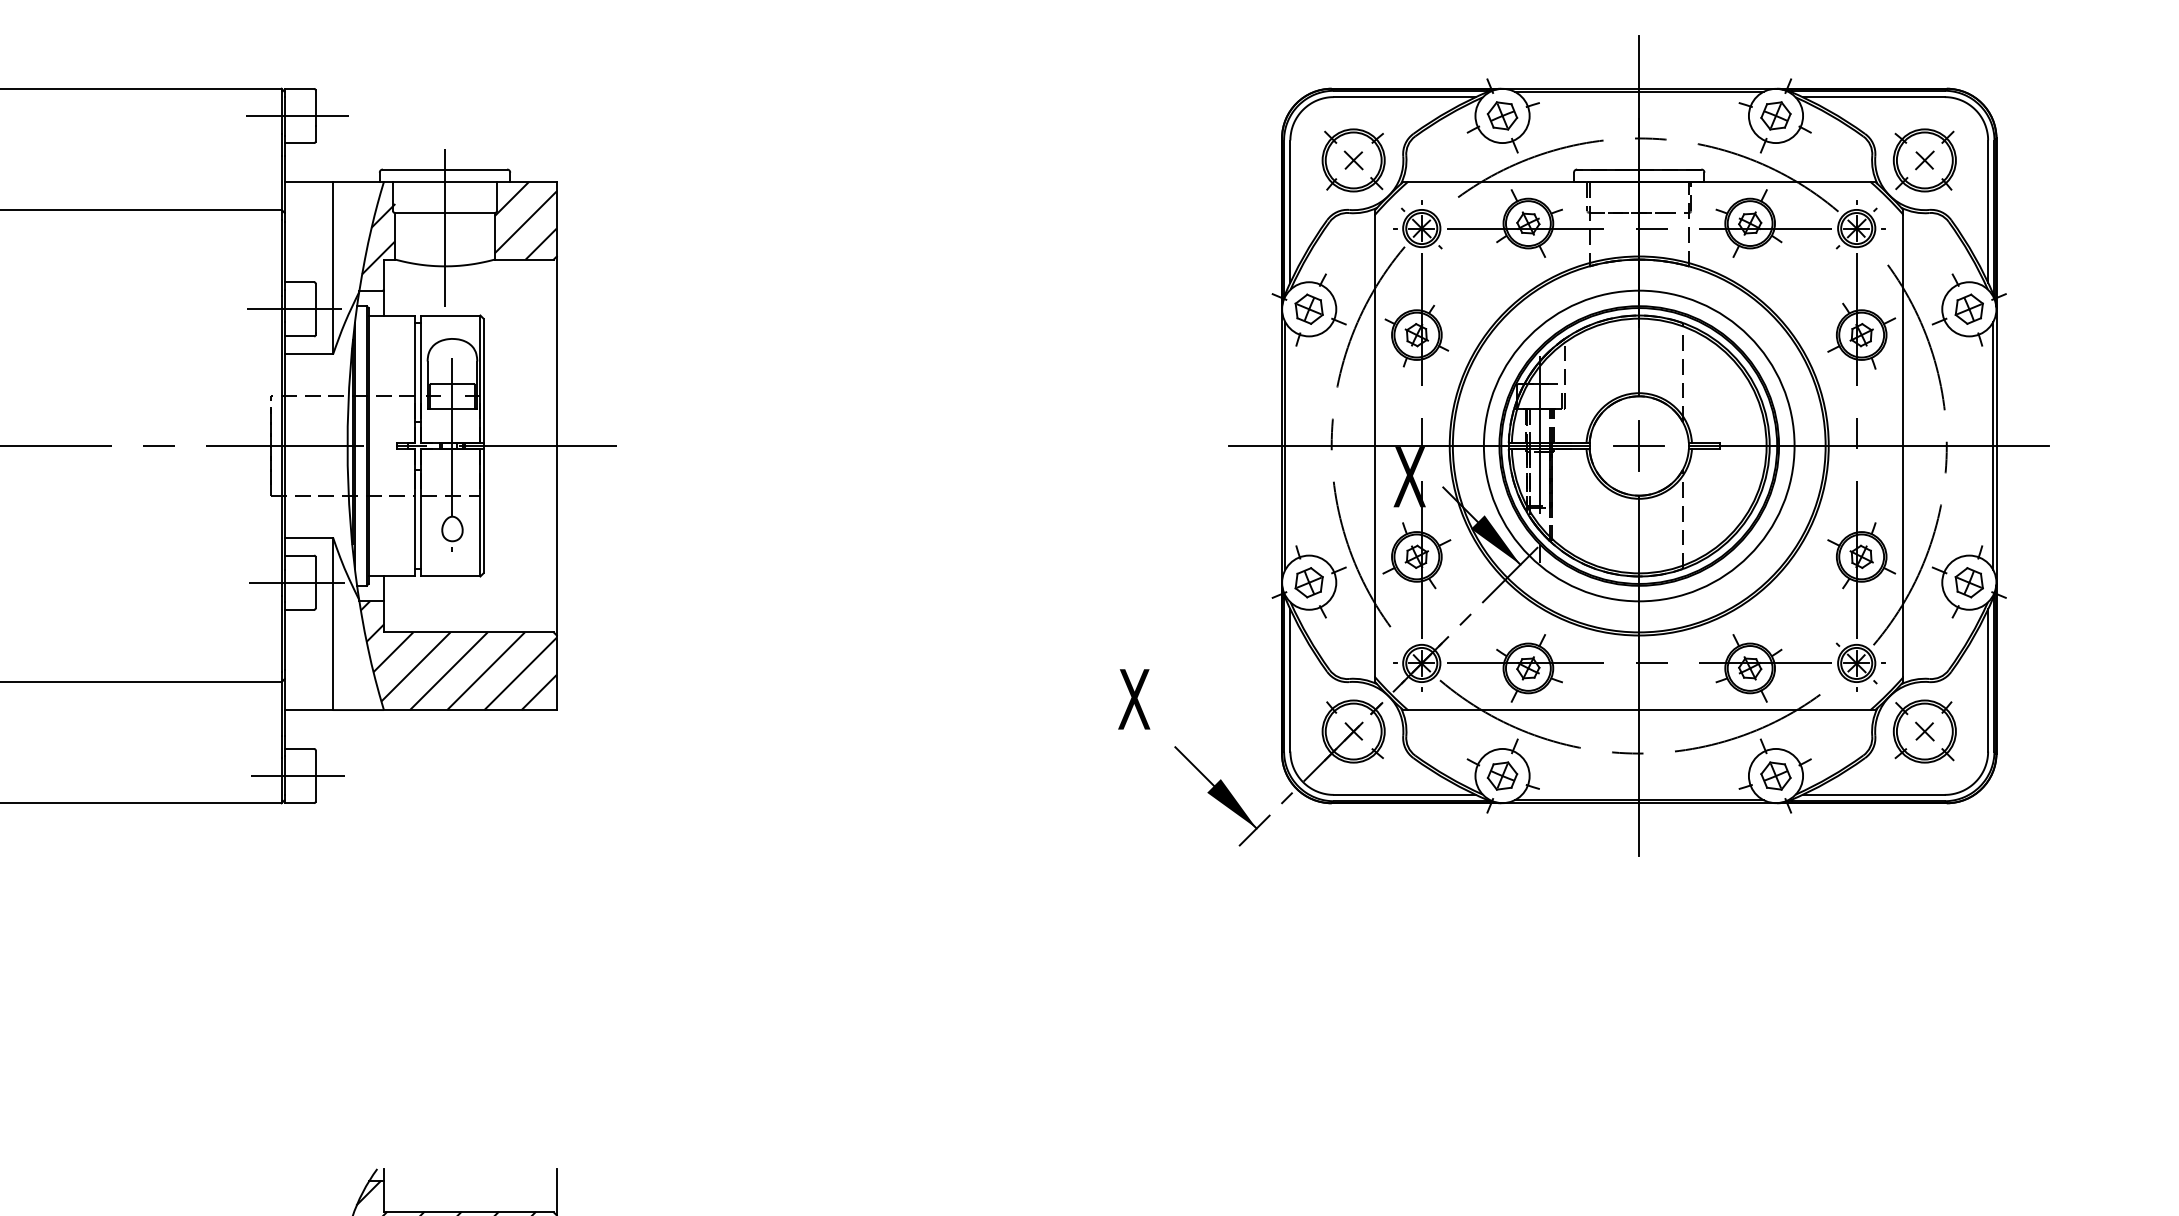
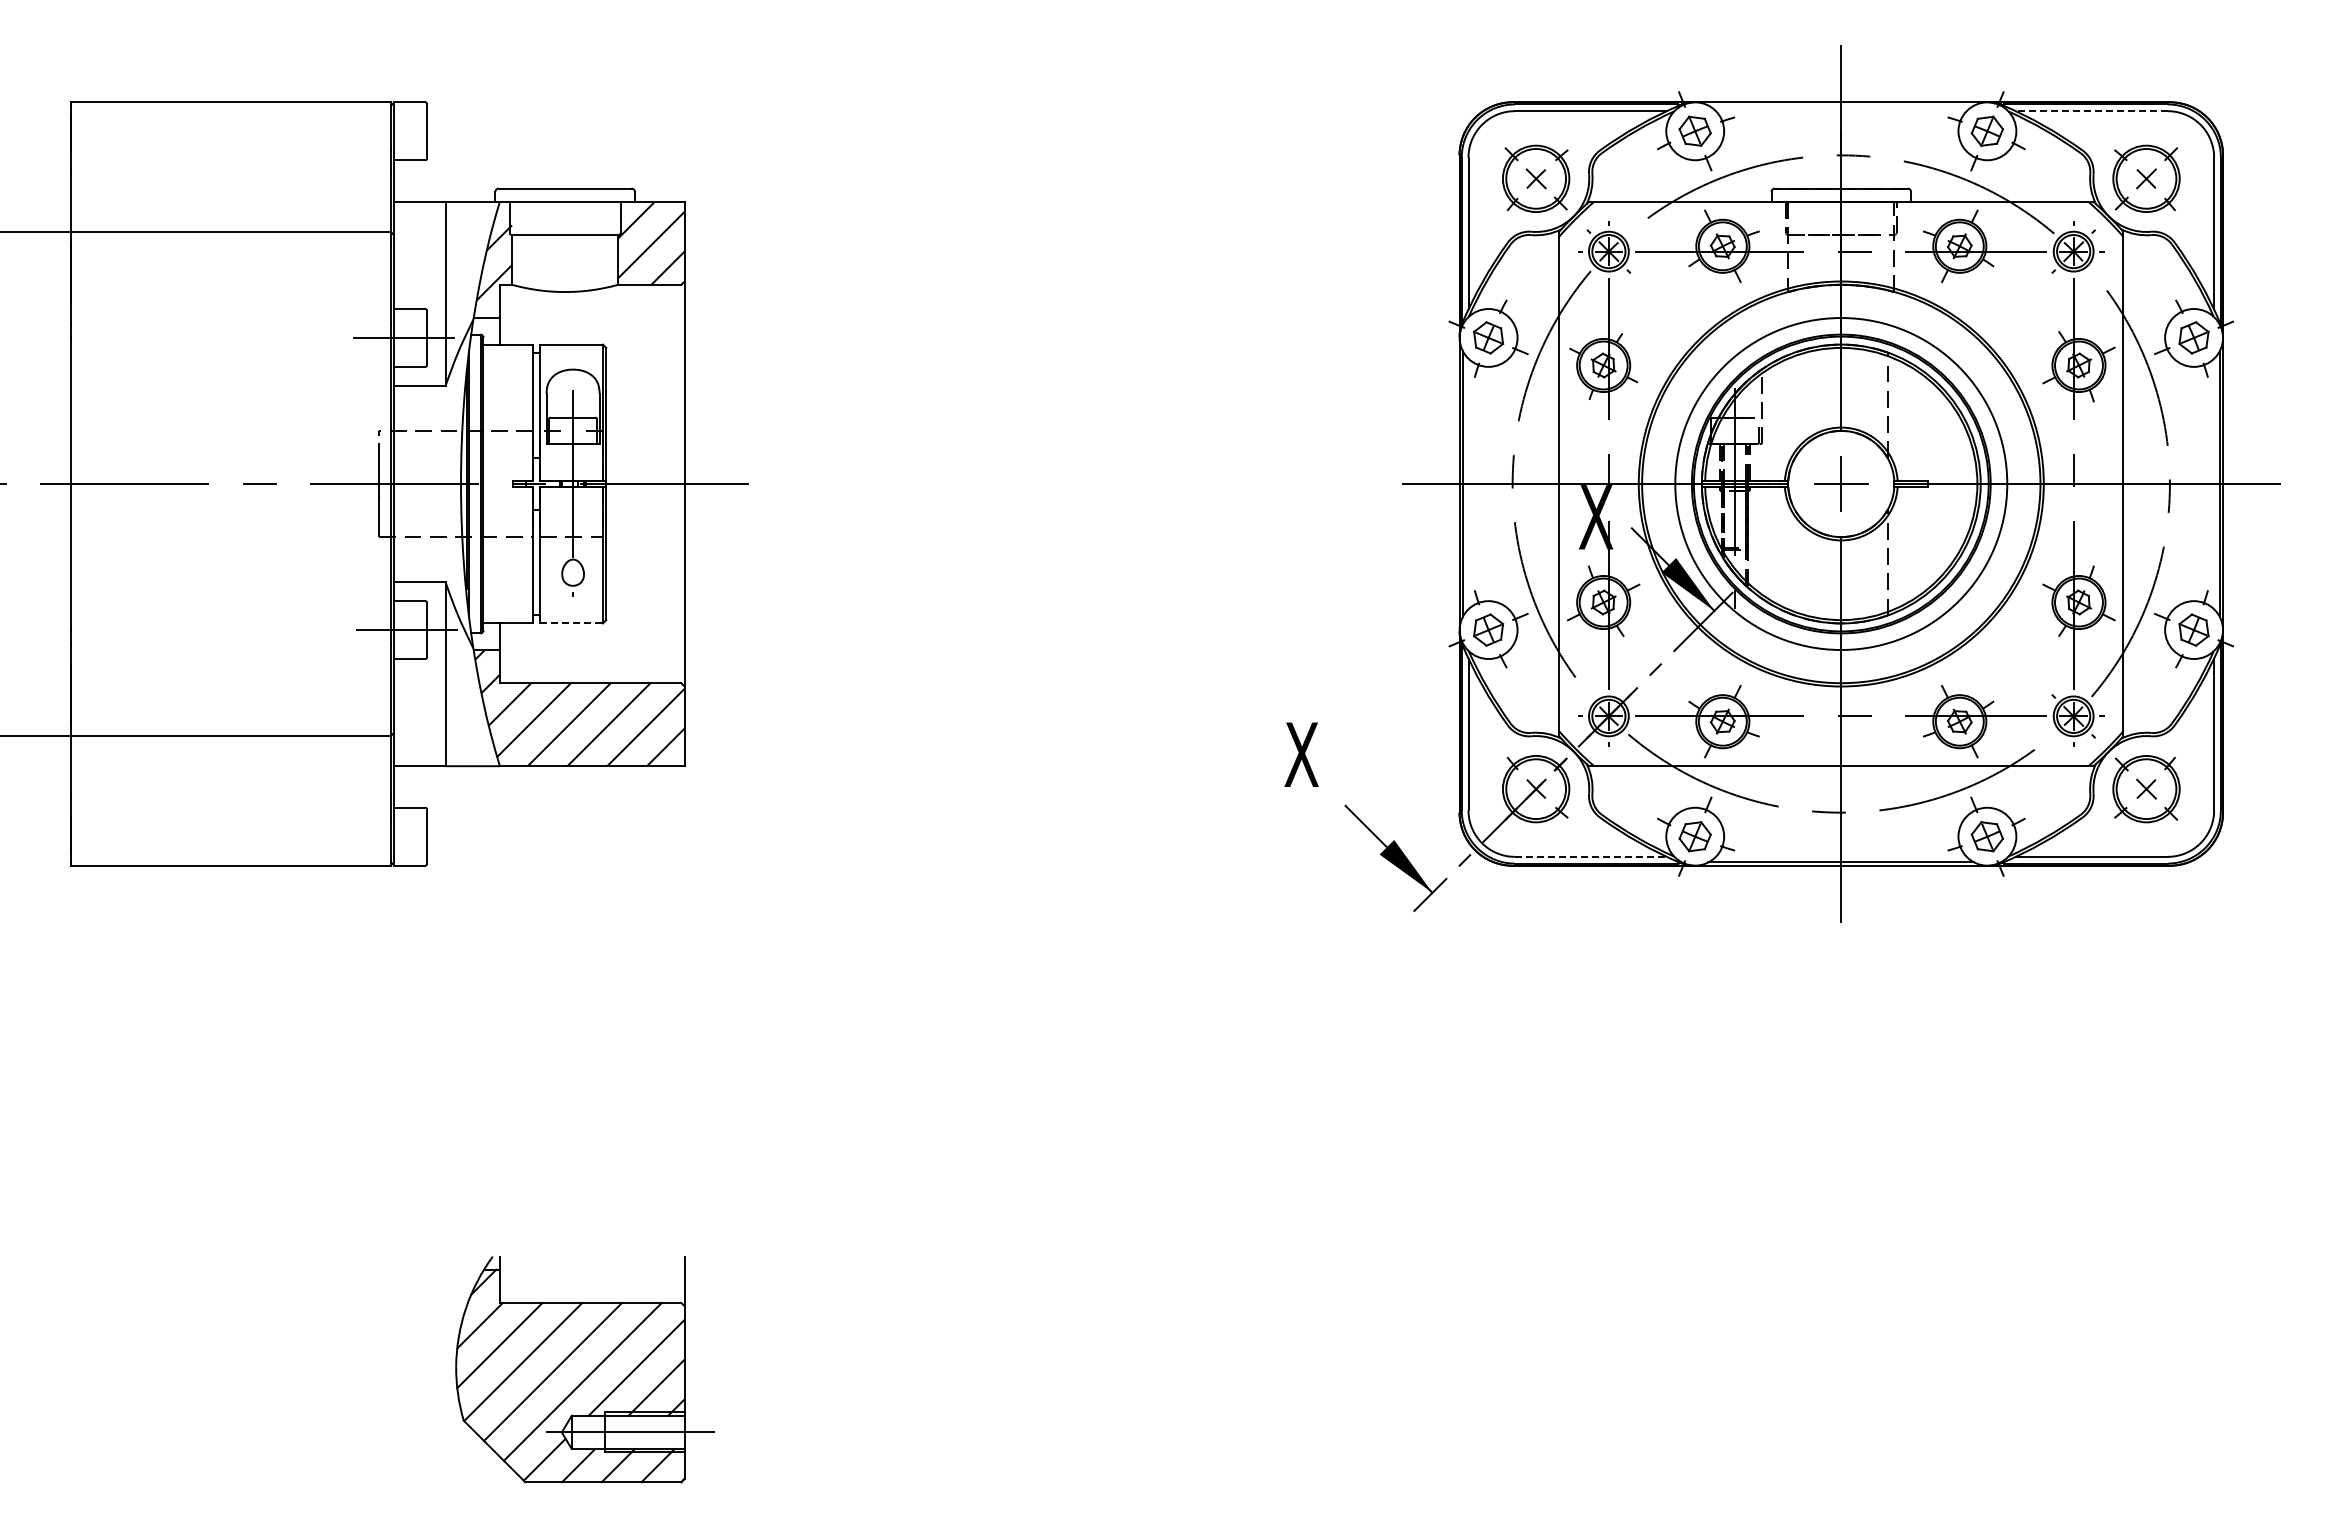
line: (1639, 91) -> (1841, 105), removed
line: (1873, 97) -> (2091, 111), solid -> dashed
line: (296, 116) -> (406, 131), removed
line: (445, 227) -> (565, 250), removed
line: (450, 576) -> (571, 623), solid -> dashed
line: (297, 775) -> (407, 836), removed
line: (1404, 794) -> (1590, 856), solid -> dashed

